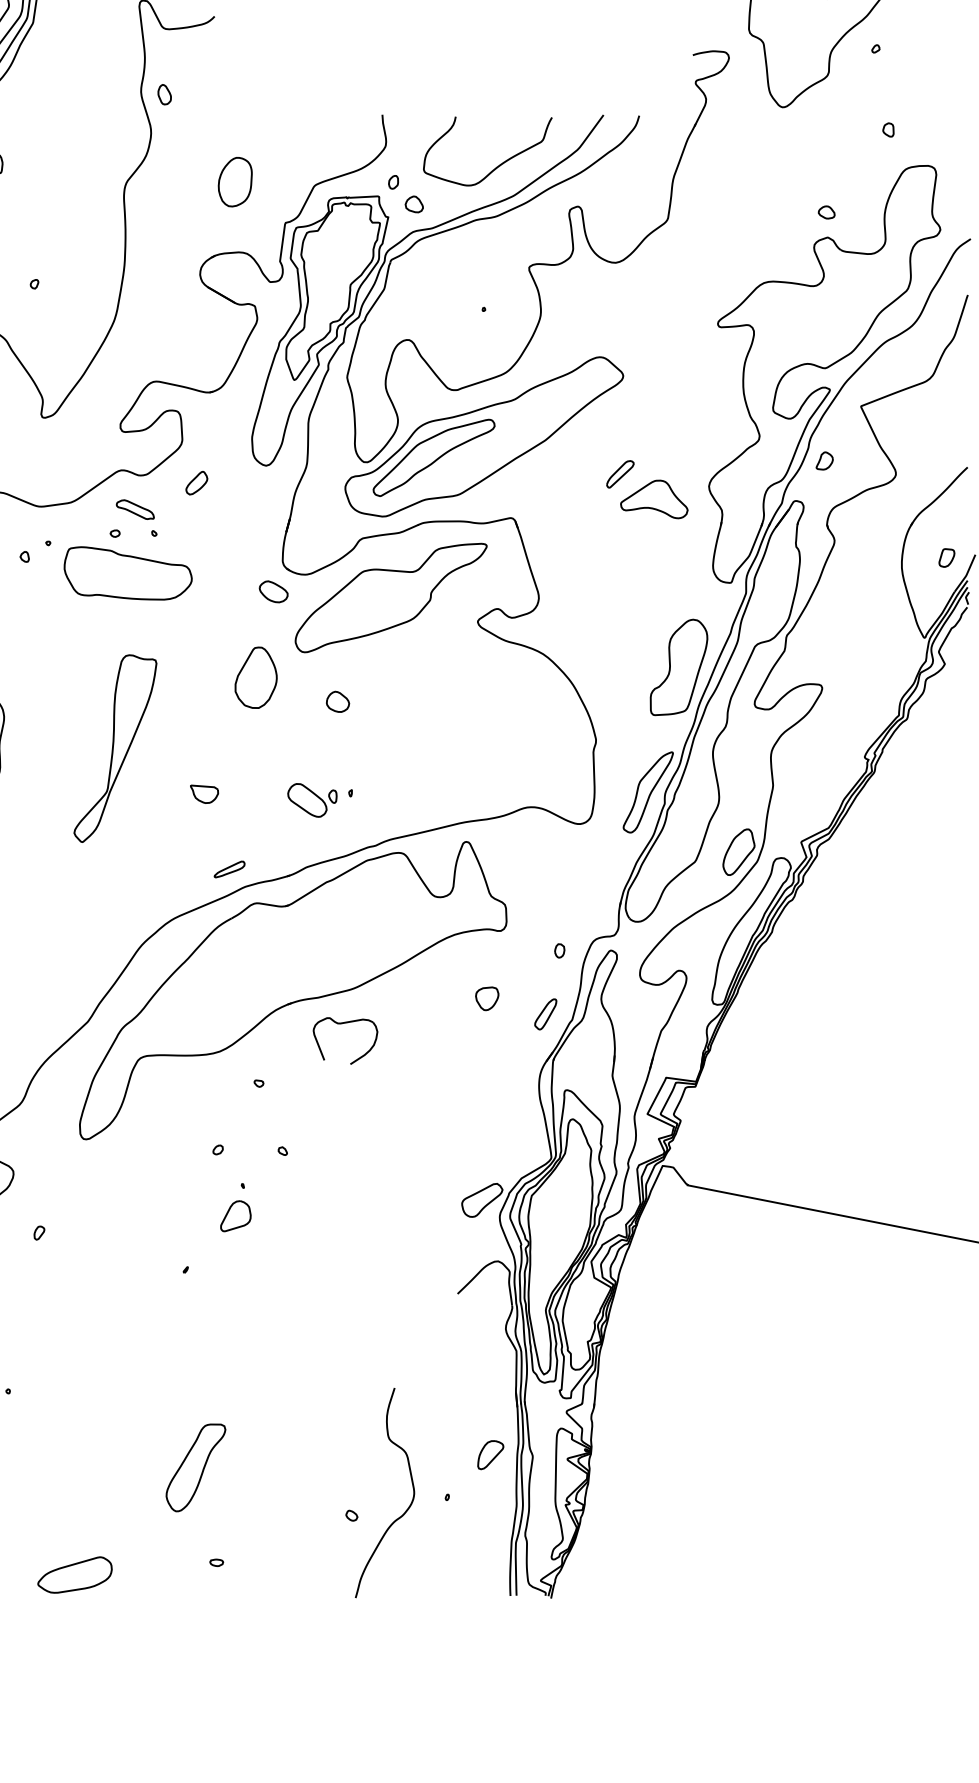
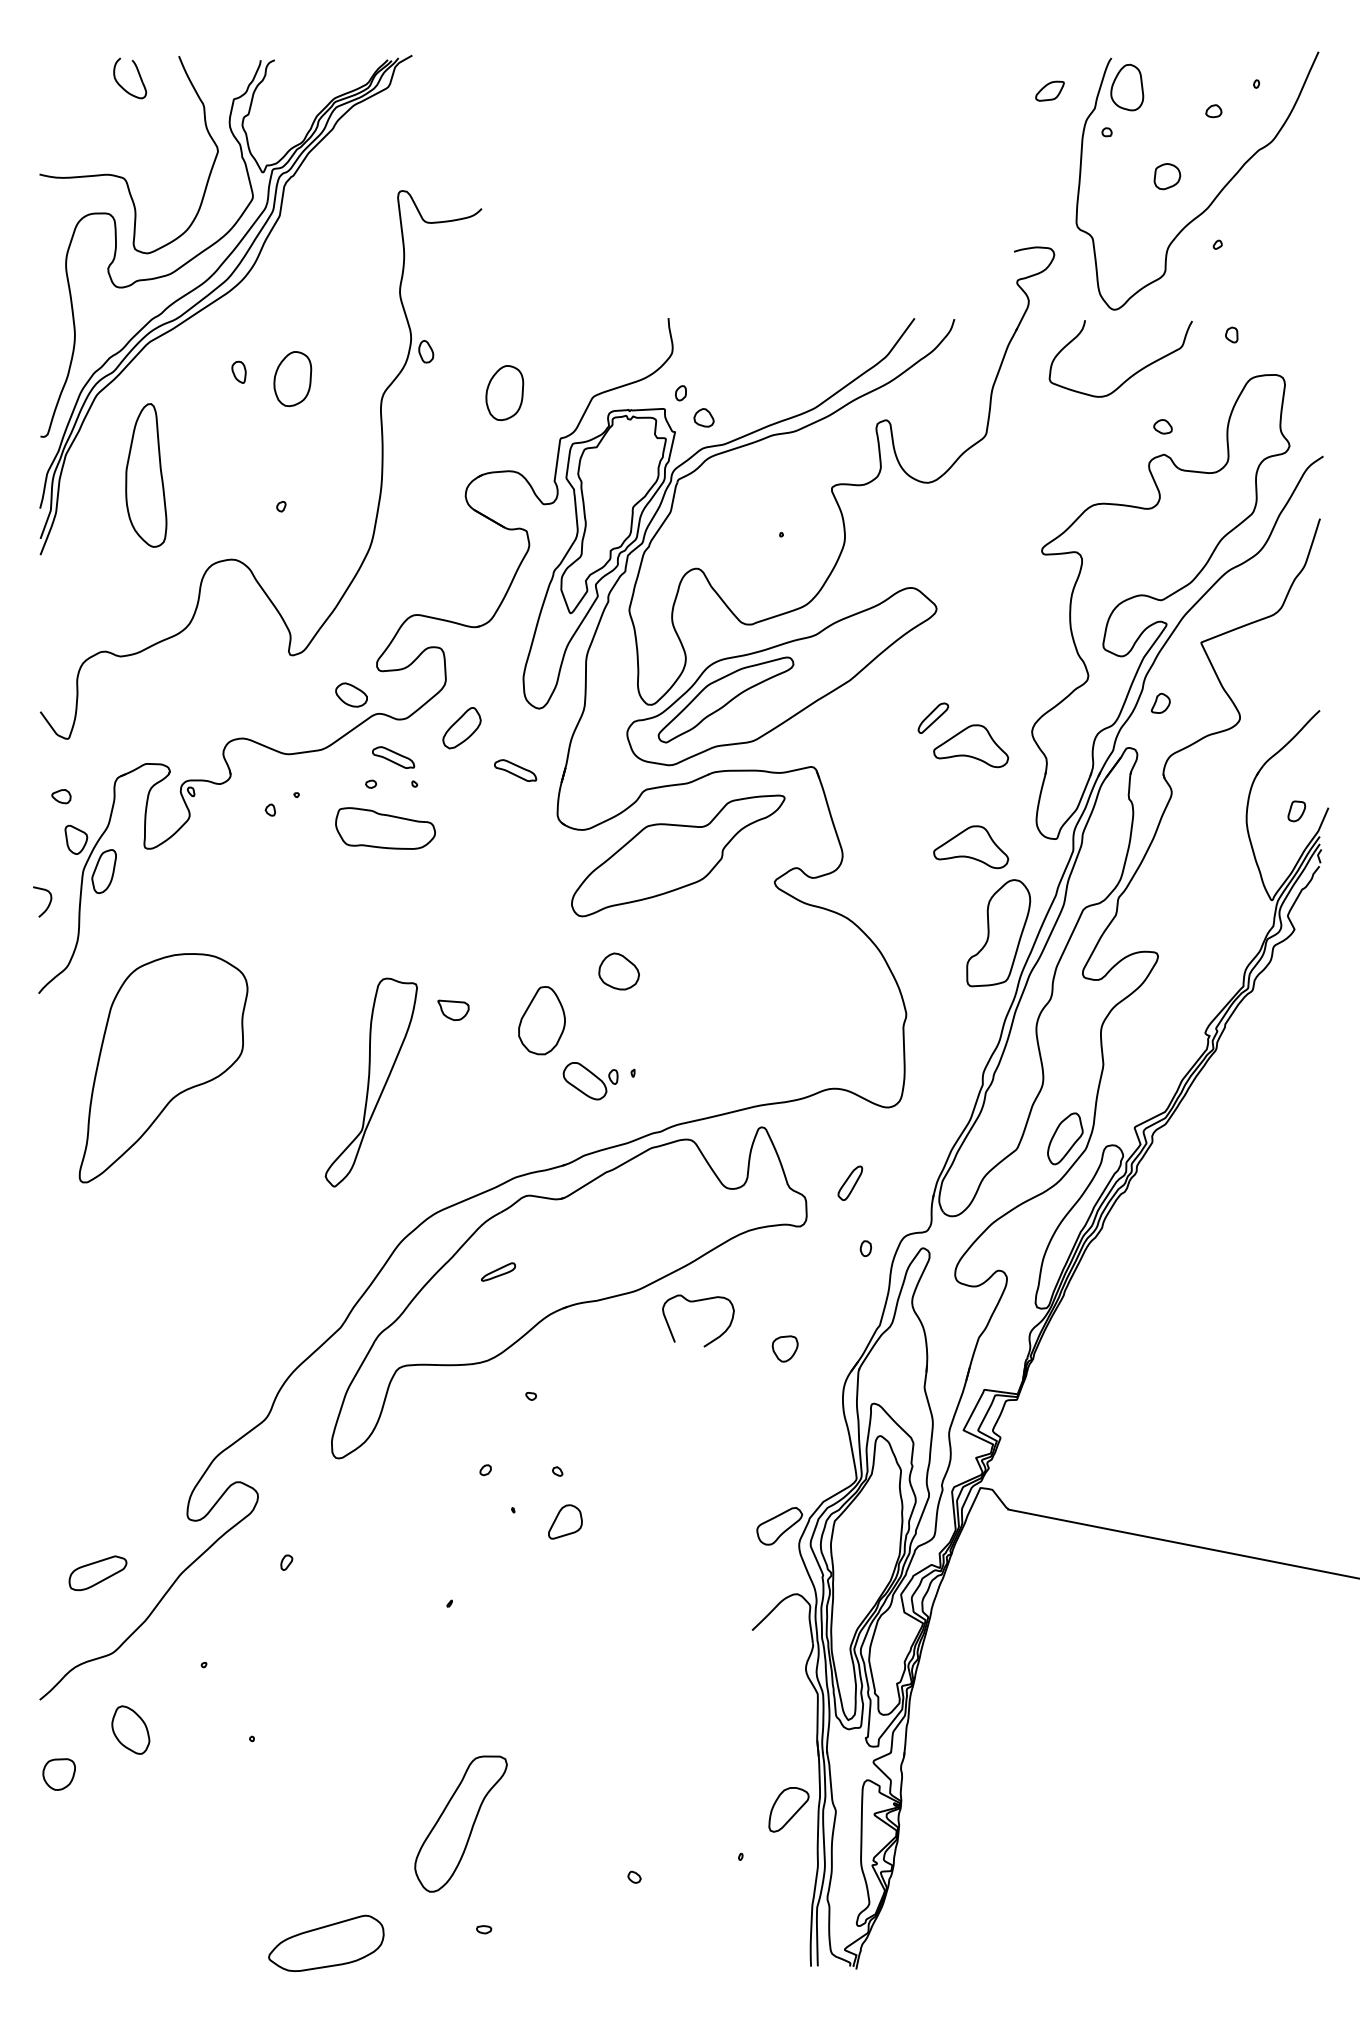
part: (164, 94) -> (426, 351), moved
curve: (499, 164) -> (1133, 373), moved
part: (44, 169) -> (292, 379), added
part: (196, 482) -> (461, 727), size x1.6
part: (244, 521) -> (515, 770), added
part: (128, 573) -> (385, 828), size x0.7
part: (654, 590) -> (971, 847), added
part: (273, 591) -> (351, 694), moved
part: (255, 677) -> (541, 1020), moved
part: (337, 701) -> (618, 971), size x1.6
part: (114, 748) -> (370, 1082), moved
part: (648, 791) -> (964, 1071), removed
part: (204, 794) -> (453, 1010), moved
part: (229, 868) -> (498, 1271), moved
part: (486, 998) -> (784, 1348), moved
part: (545, 1013) -> (850, 1182), moved
part: (341, 1024) -> (694, 1302), moved
part: (235, 1215) -> (565, 1521), moved
part: (491, 1454) -> (789, 1809), size x1.4
part: (195, 1467) -> (460, 1823), size x1.4
curve: (404, 1511) -> (693, 1872), removed
part: (75, 1574) -> (326, 1942), size x1.4

